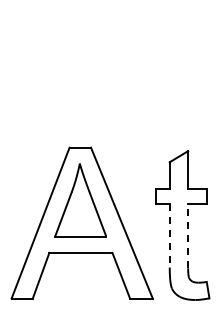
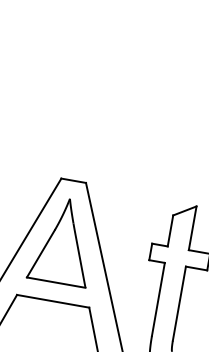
line: (169, 235) -> (158, 299), dashed -> solid
line: (188, 235) -> (179, 303), dashed -> solid

